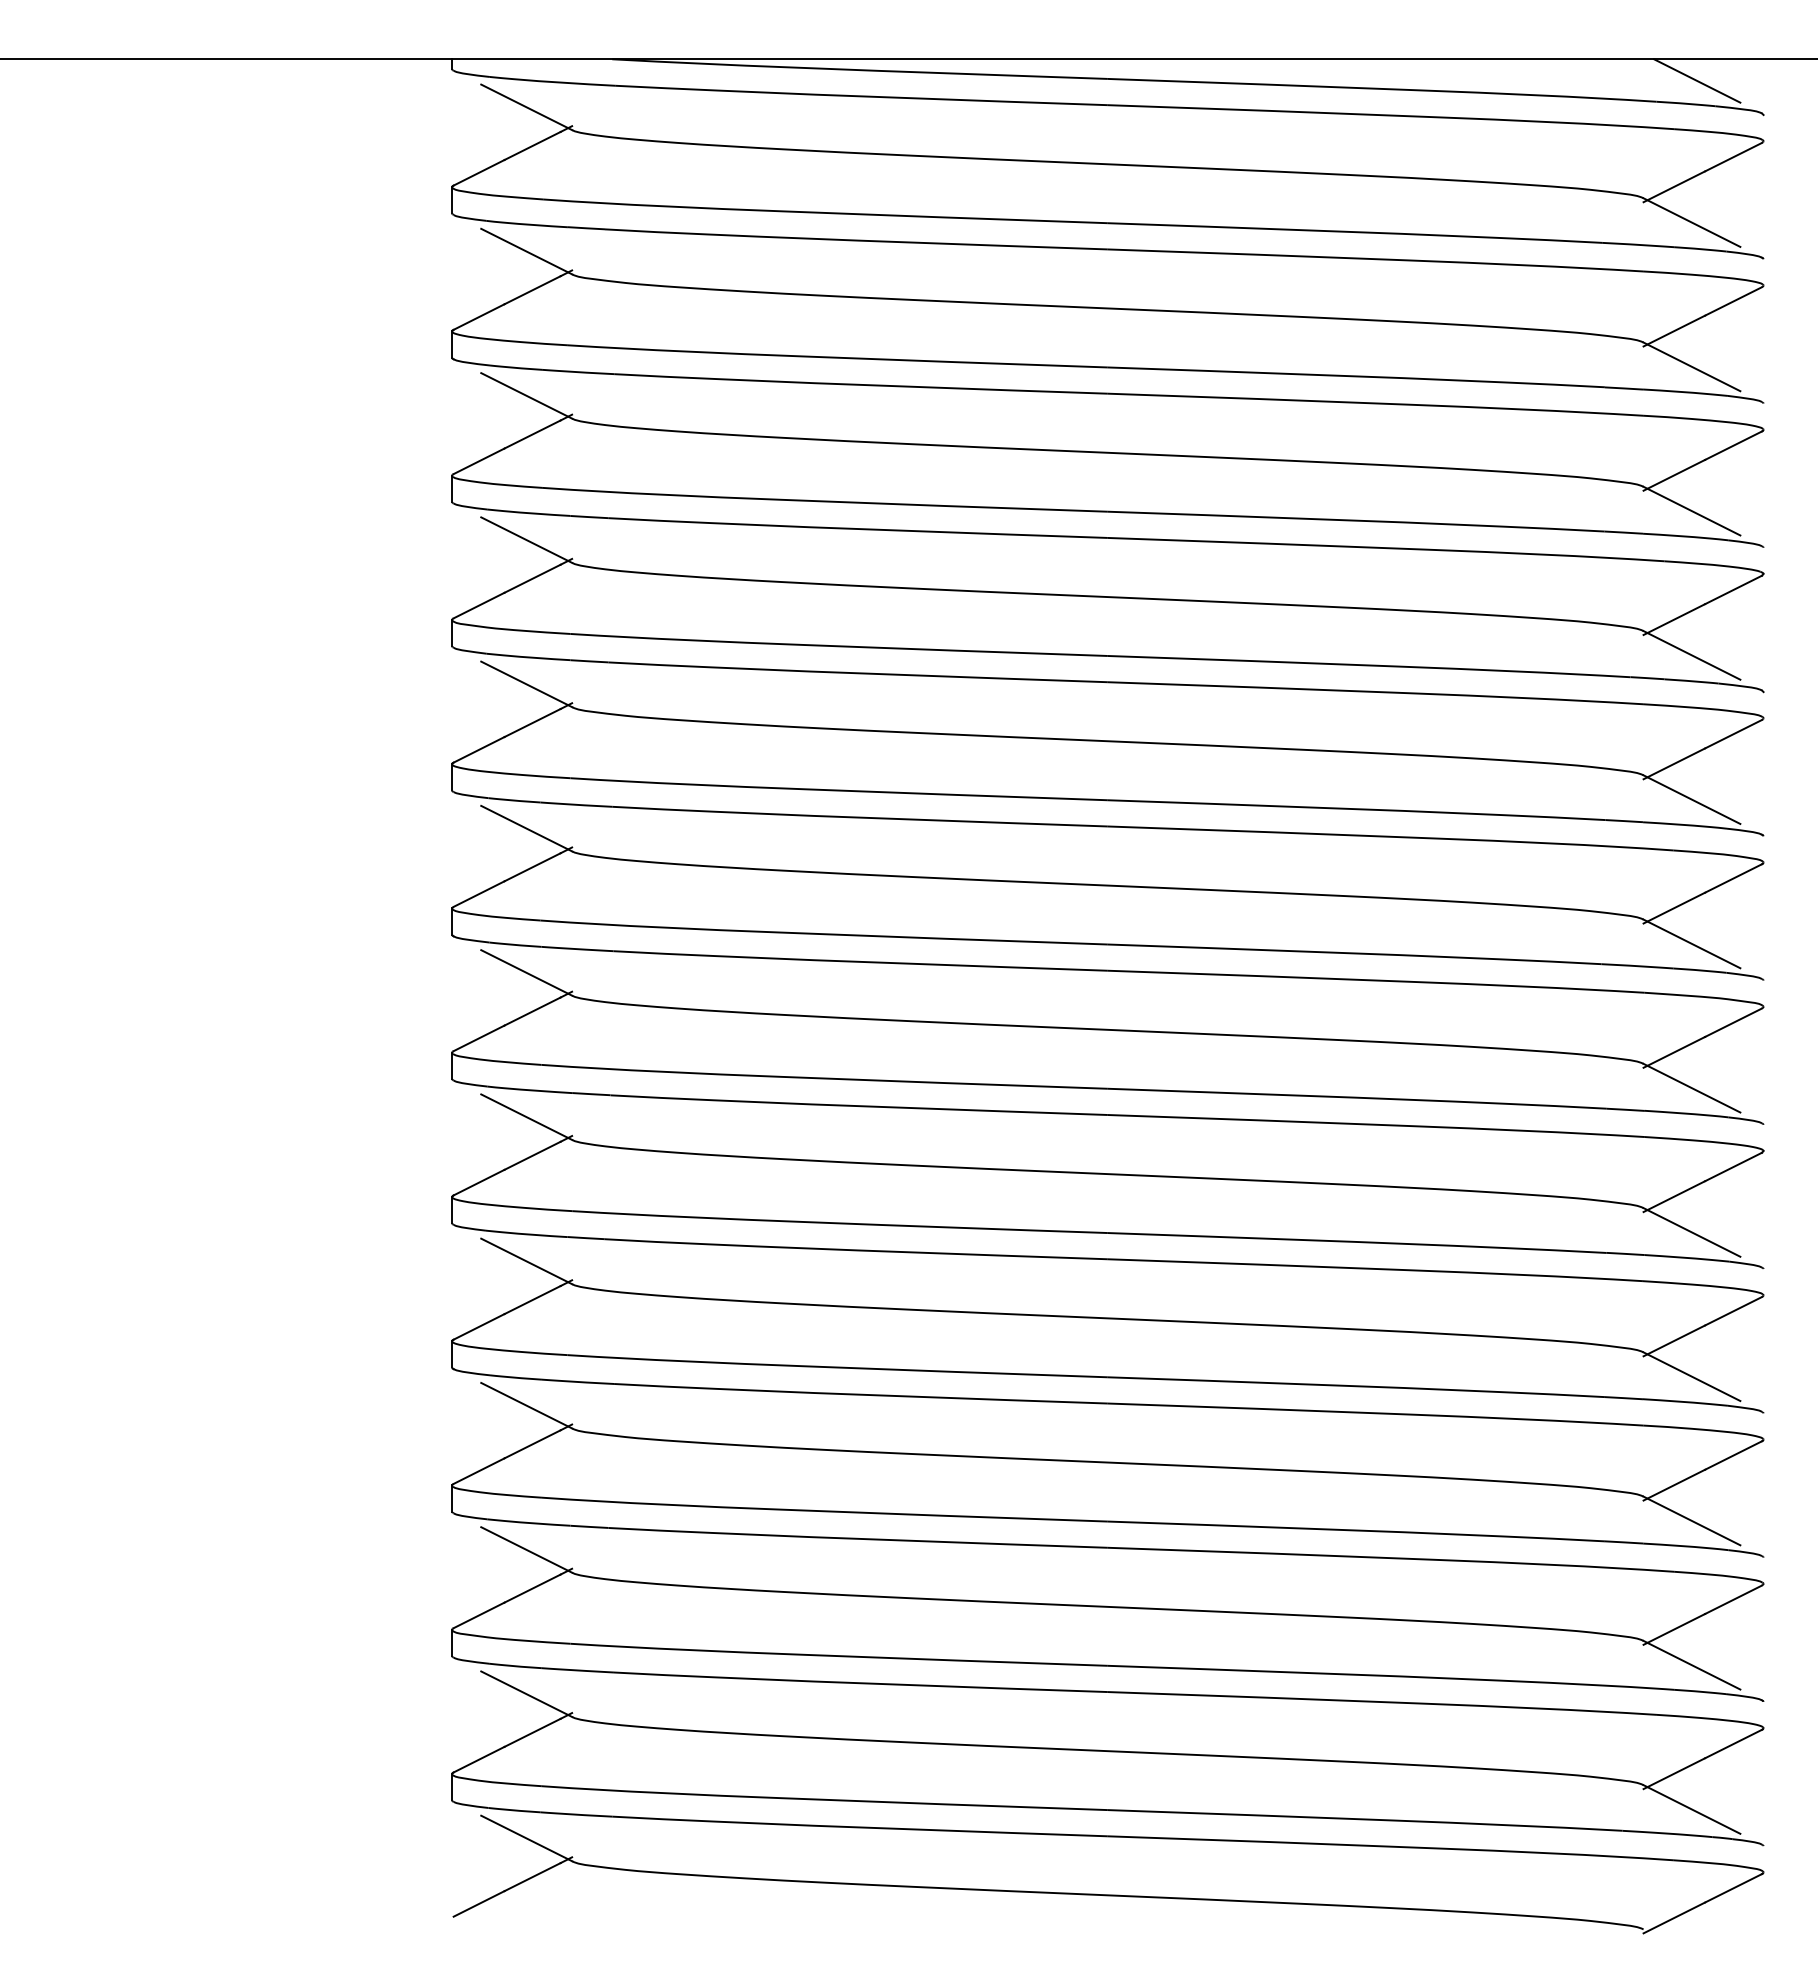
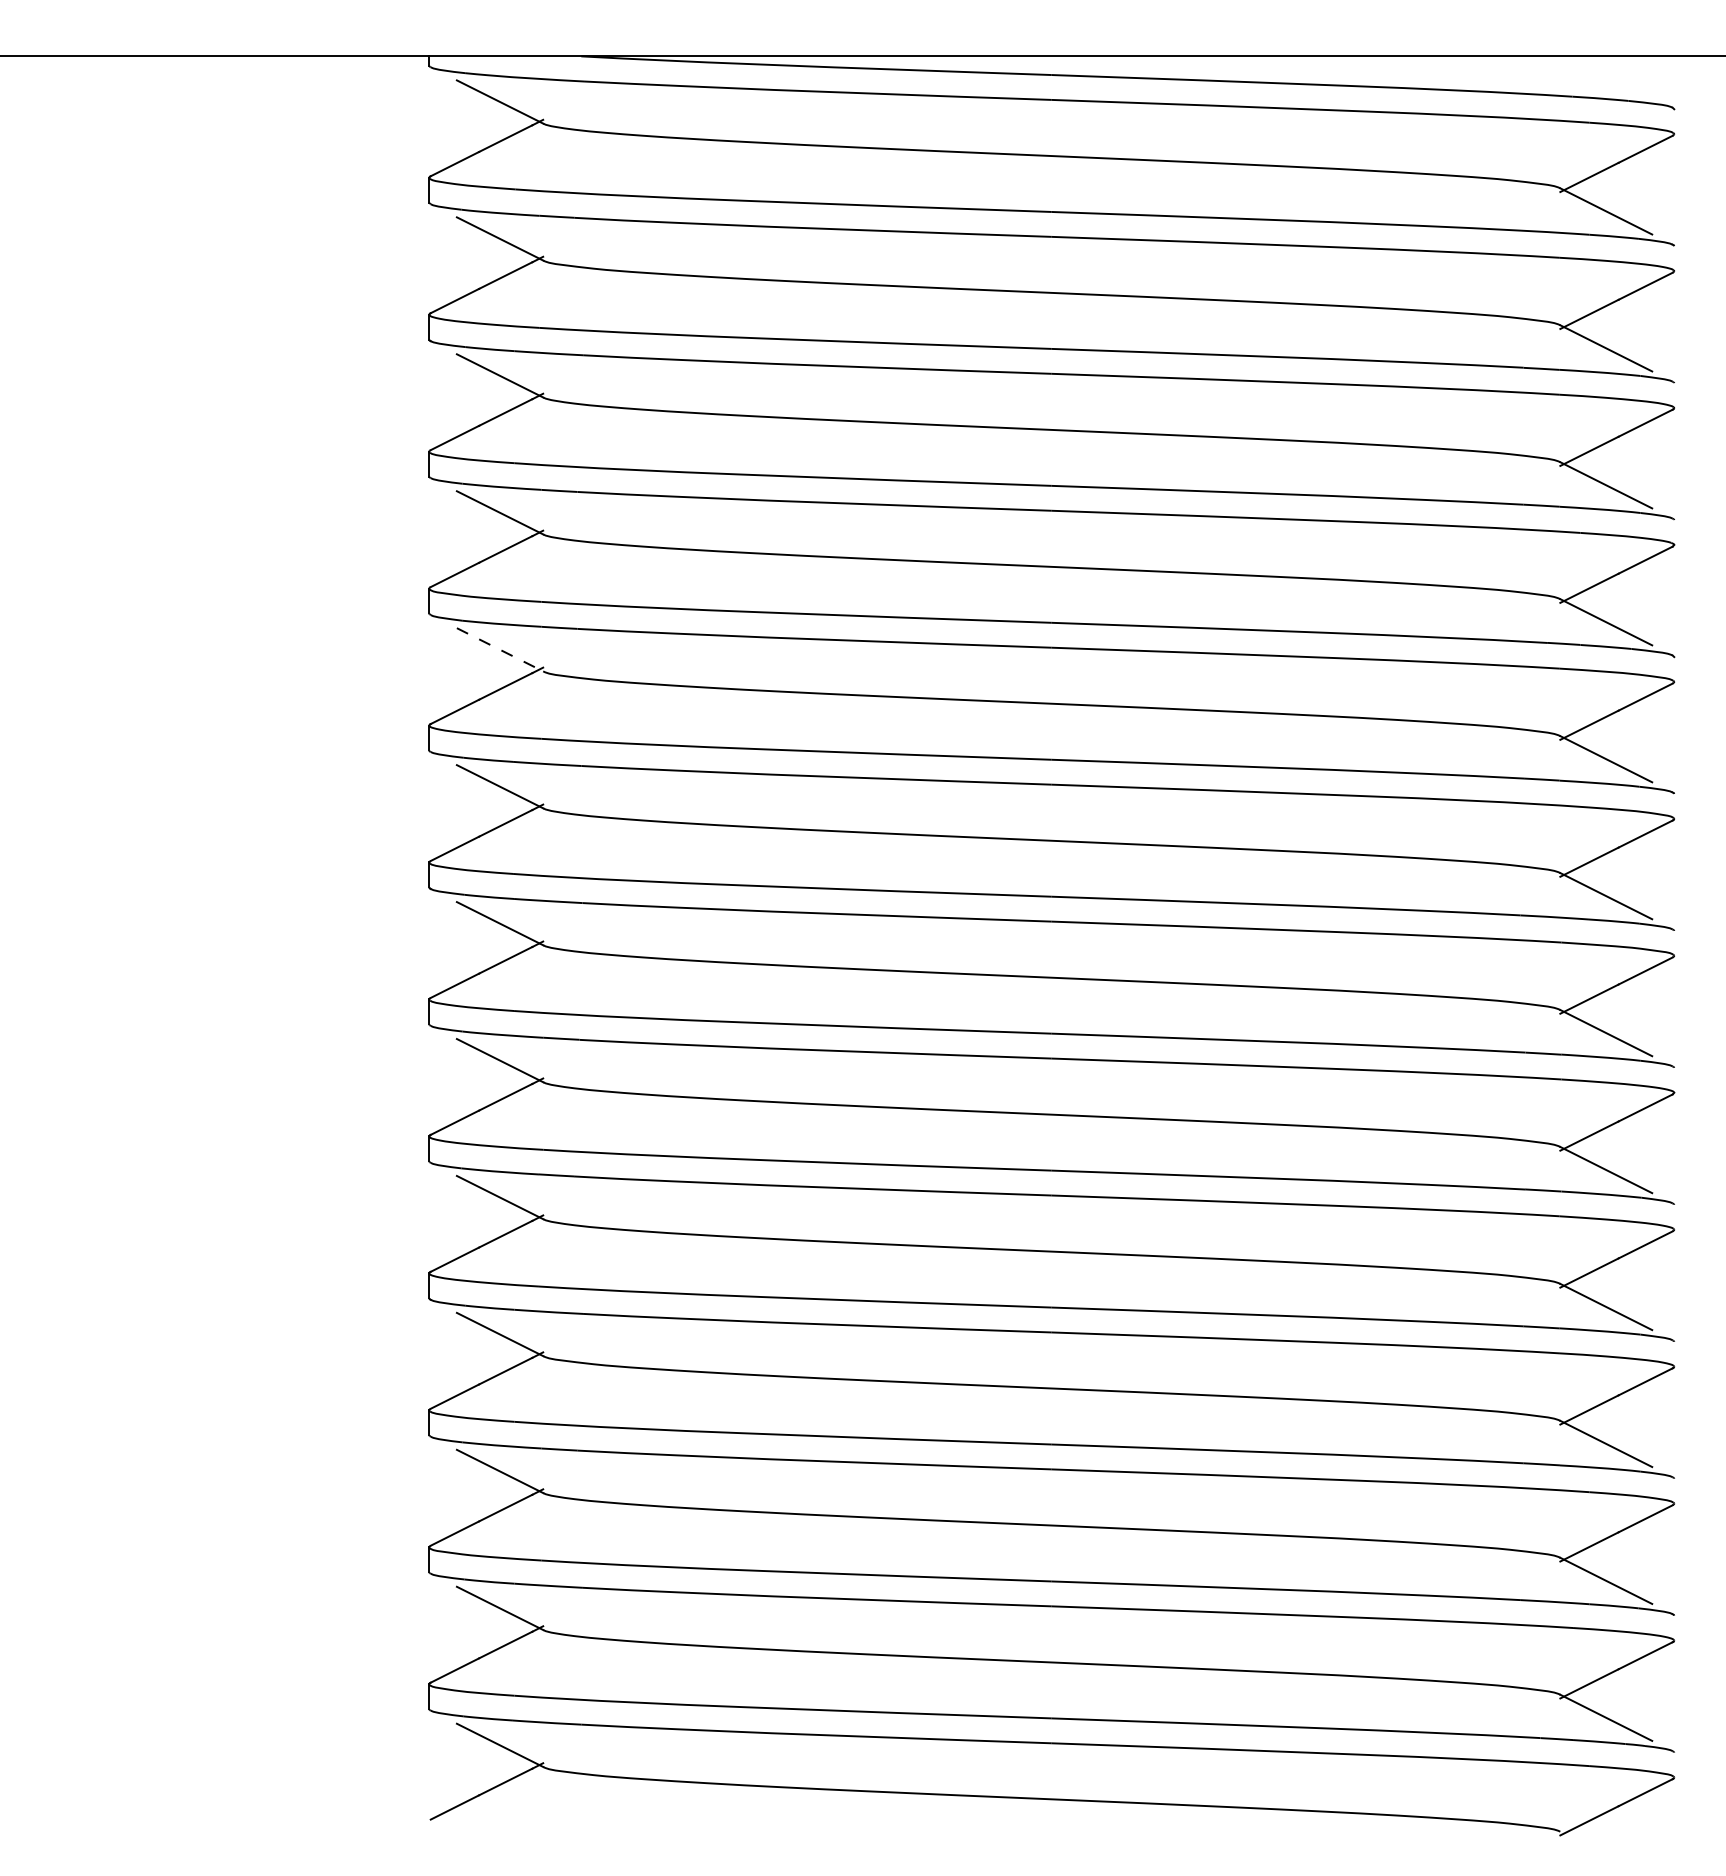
line: (1697, 80) -> (1611, 76), removed
line: (526, 684) -> (499, 649), solid -> dashed

